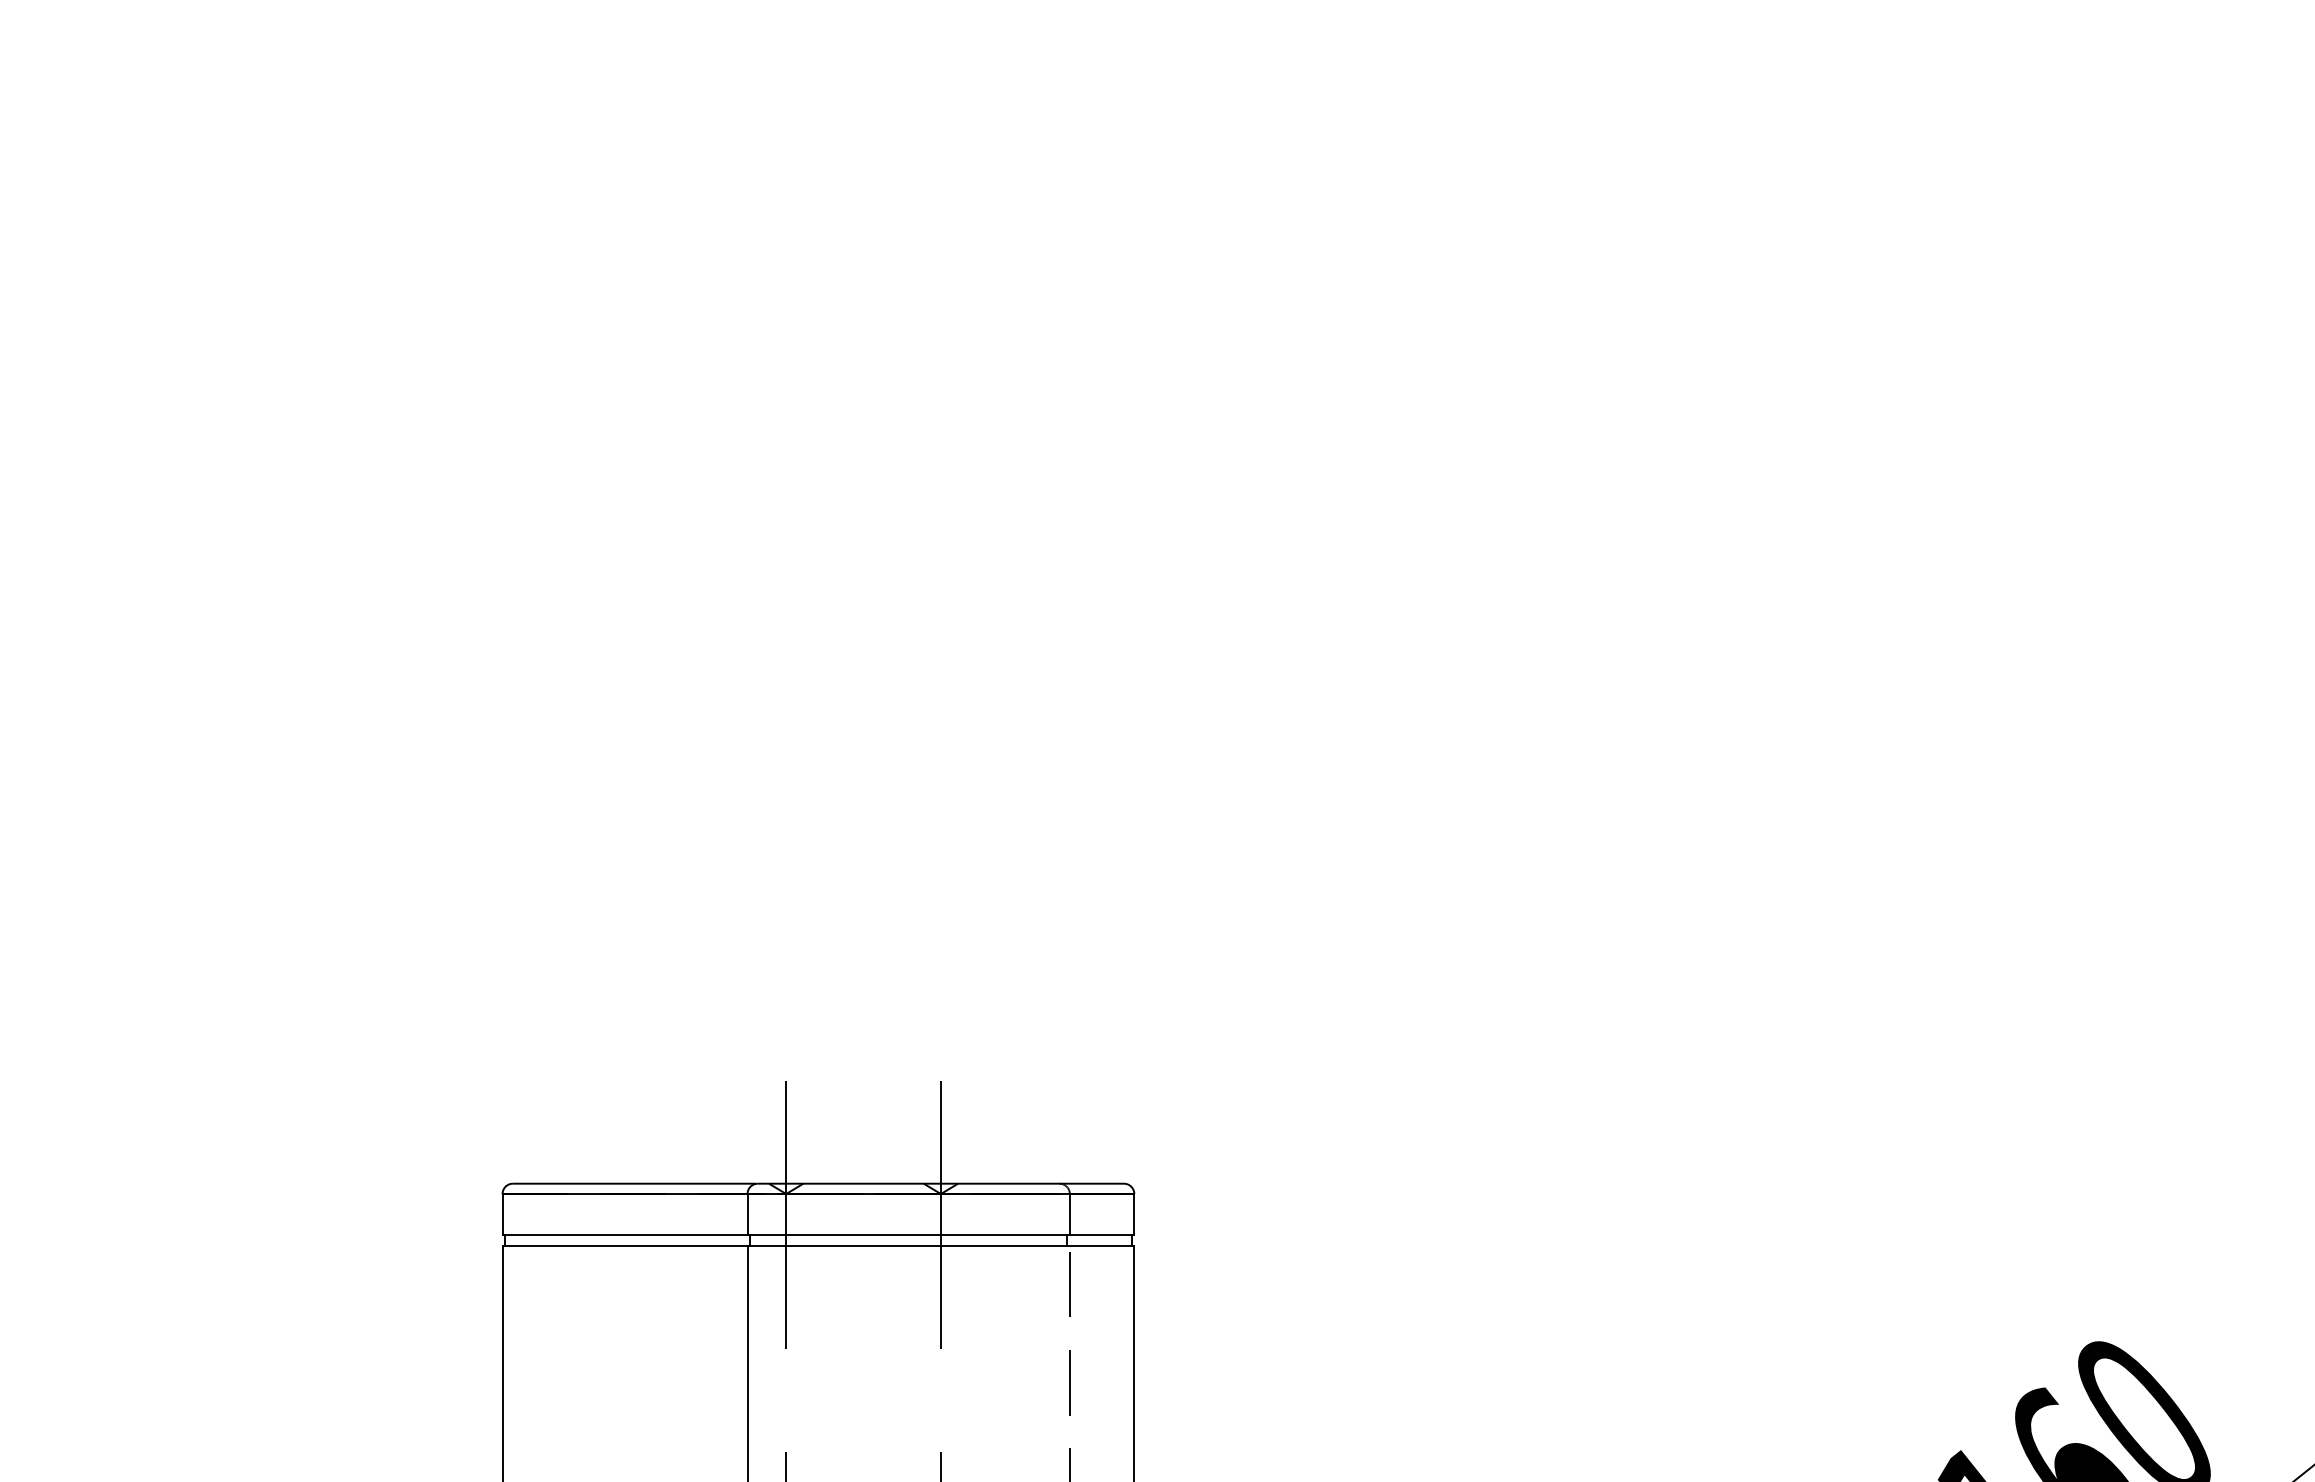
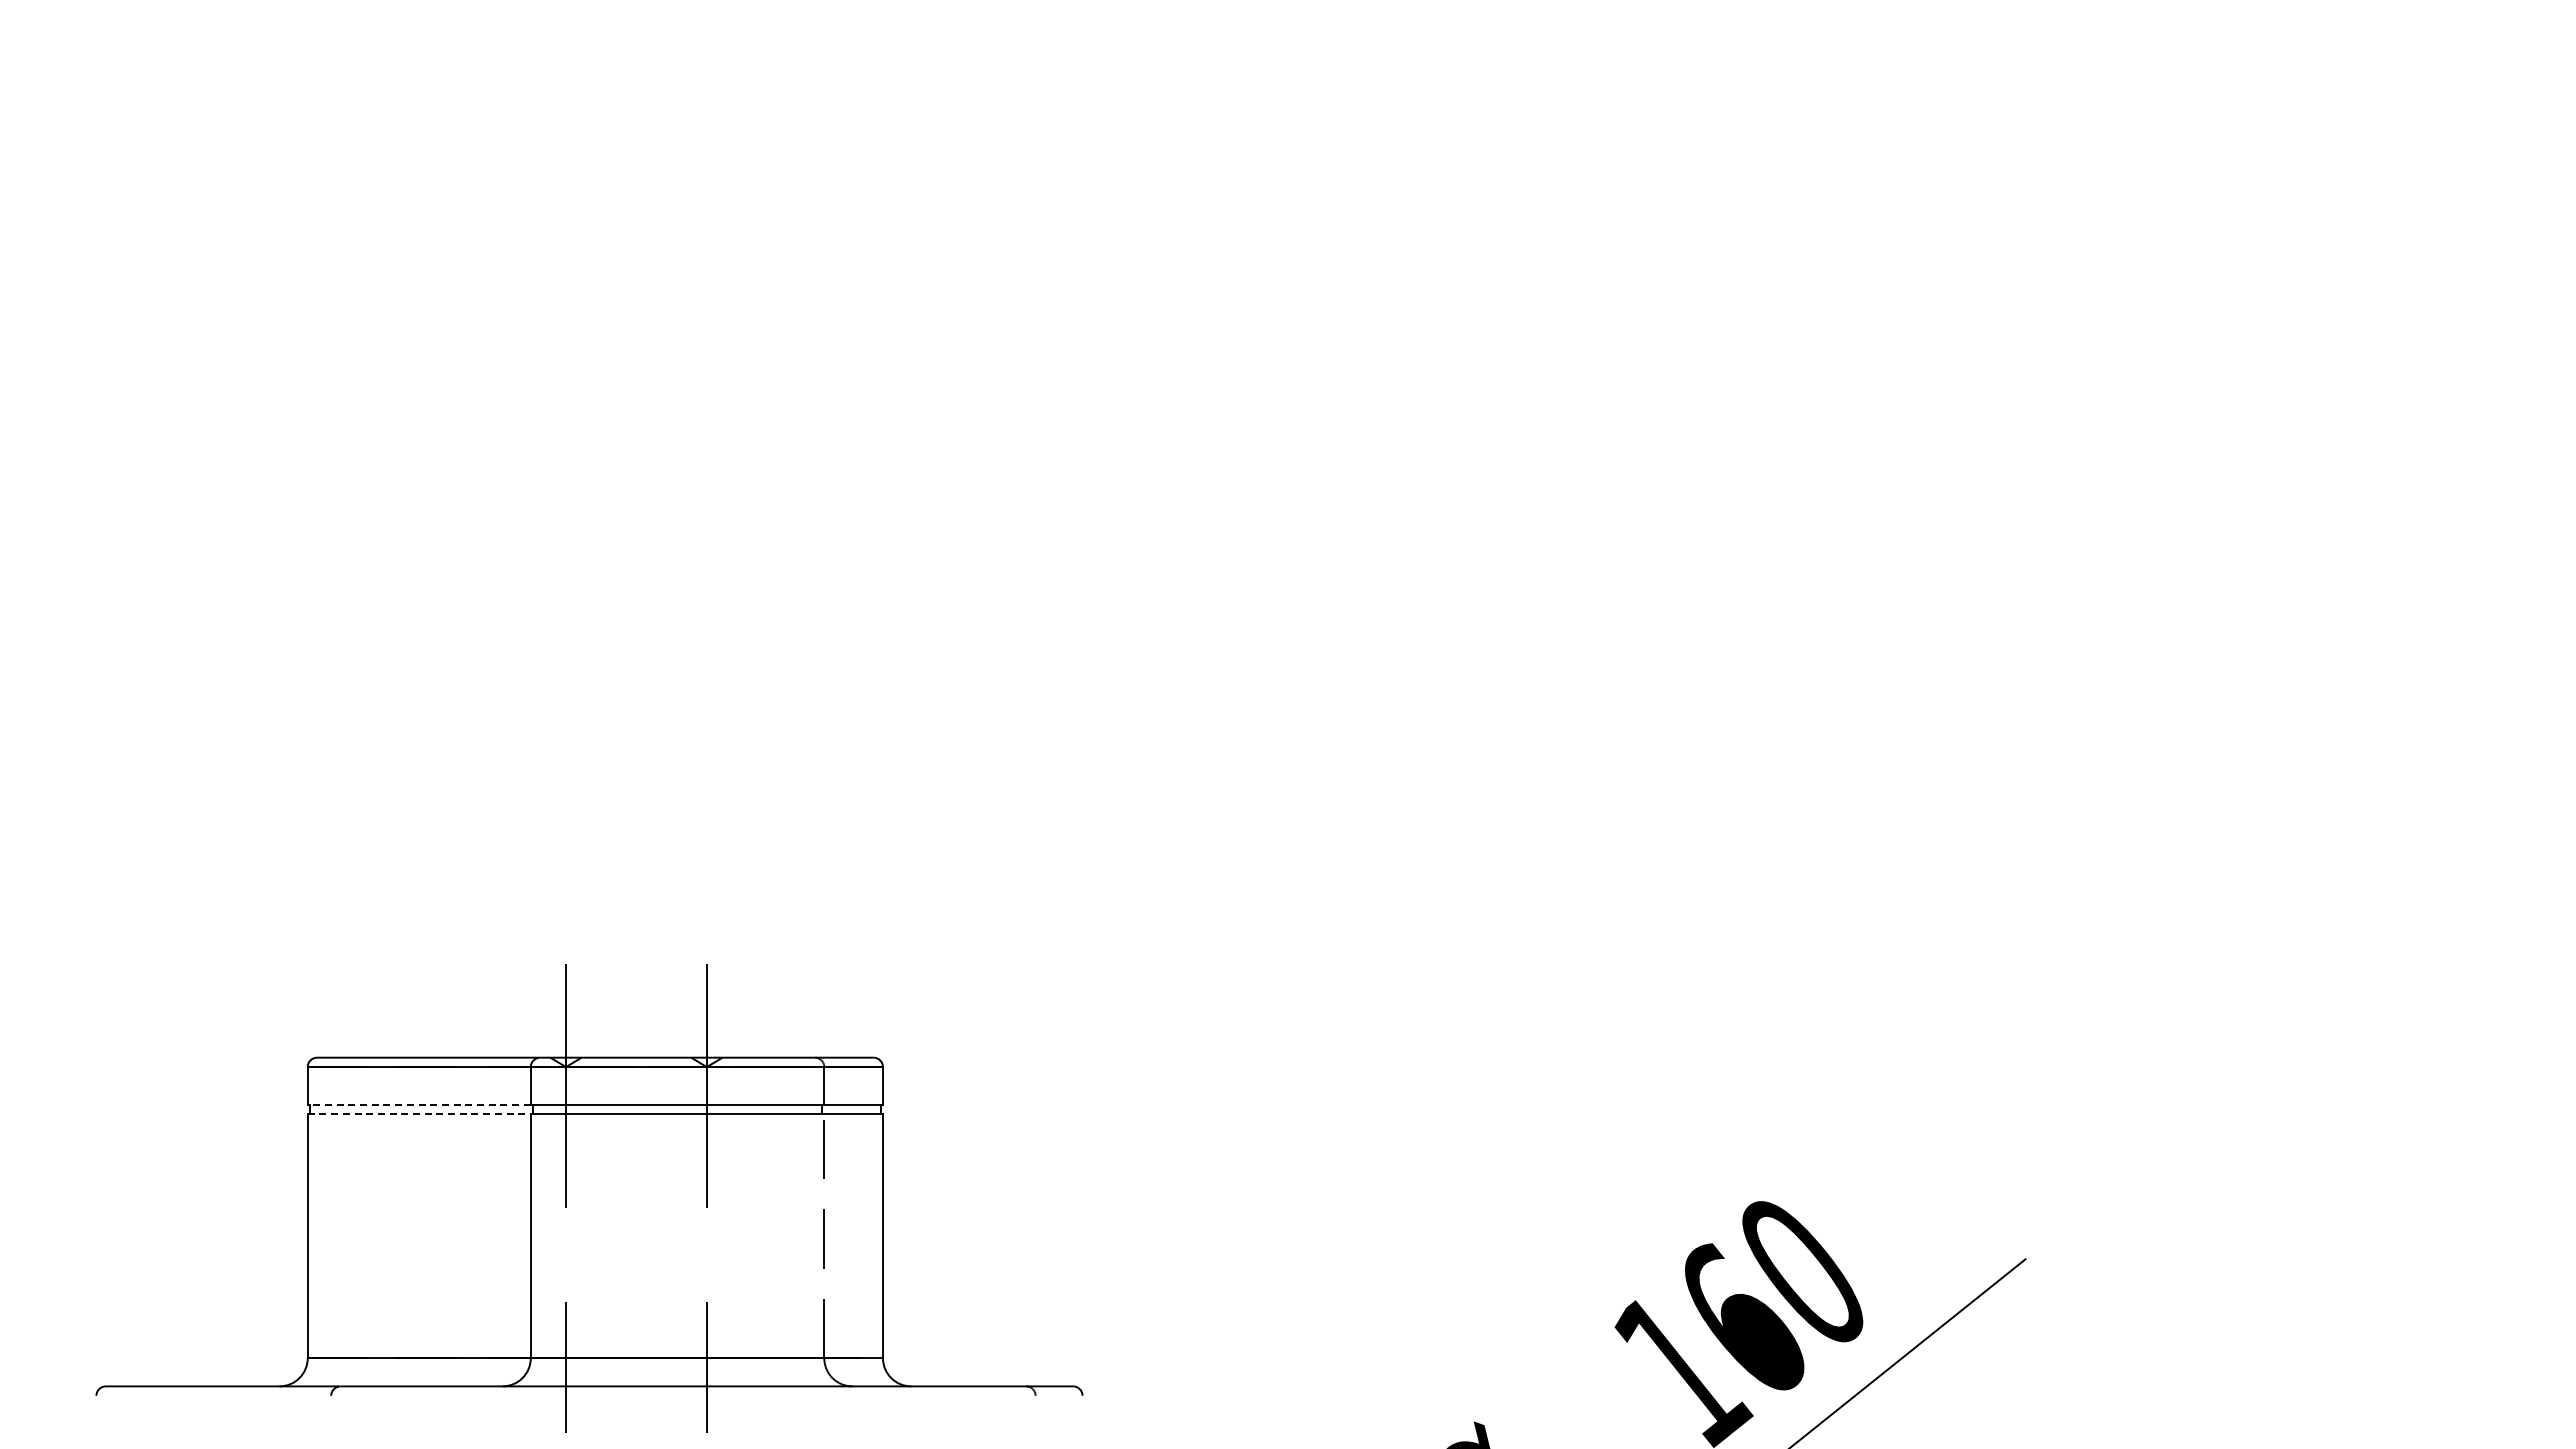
line: (625, 1235) -> (419, 1104), solid -> dashed
line: (625, 1246) -> (419, 1114), solid -> dashed

